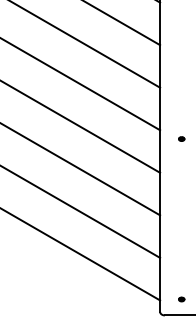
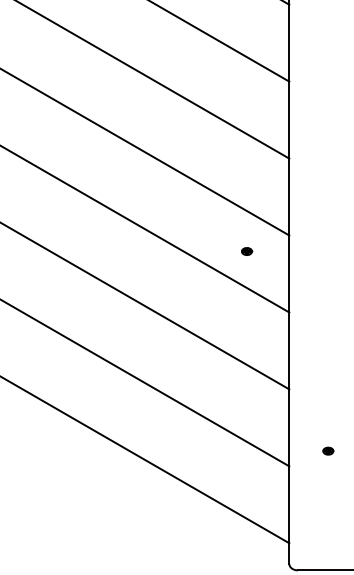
part: (181, 138) -> (246, 250), moved
part: (181, 299) -> (327, 451), moved

